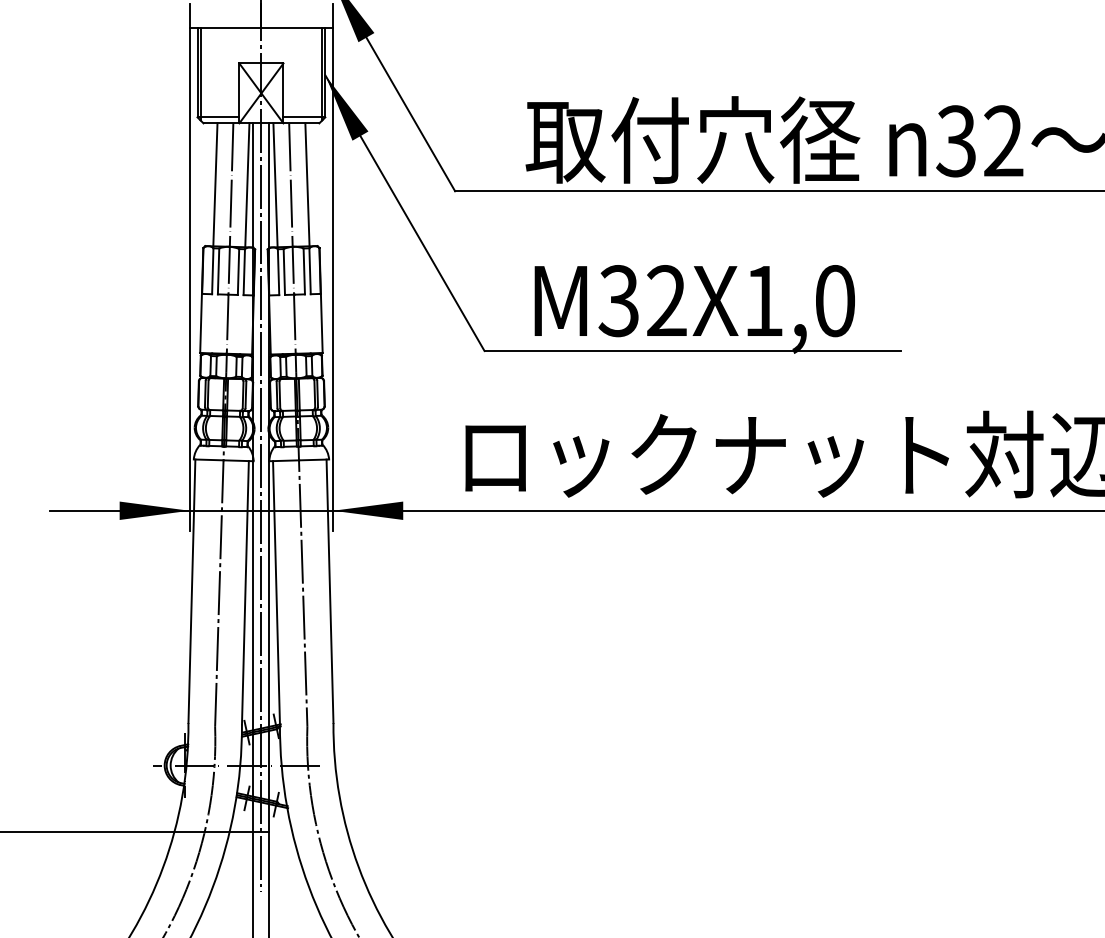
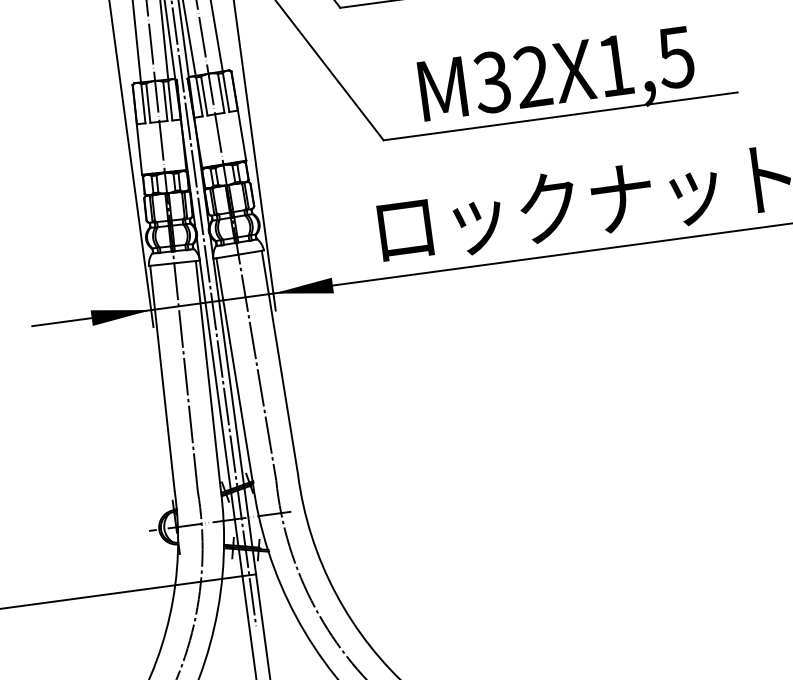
text: (834, 301) -> (675, 57), M32X1,0 -> M32X1,5

